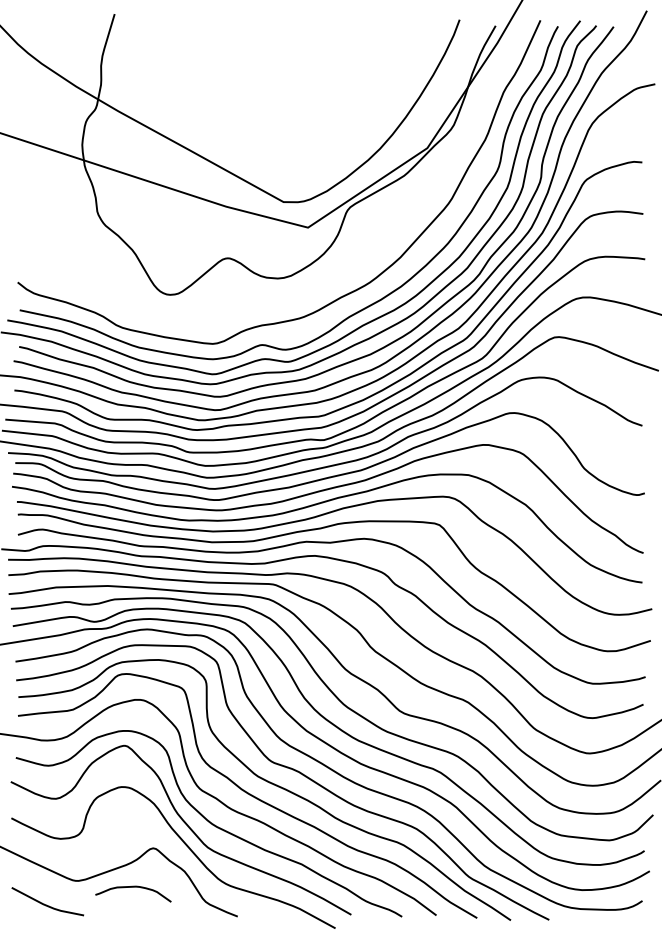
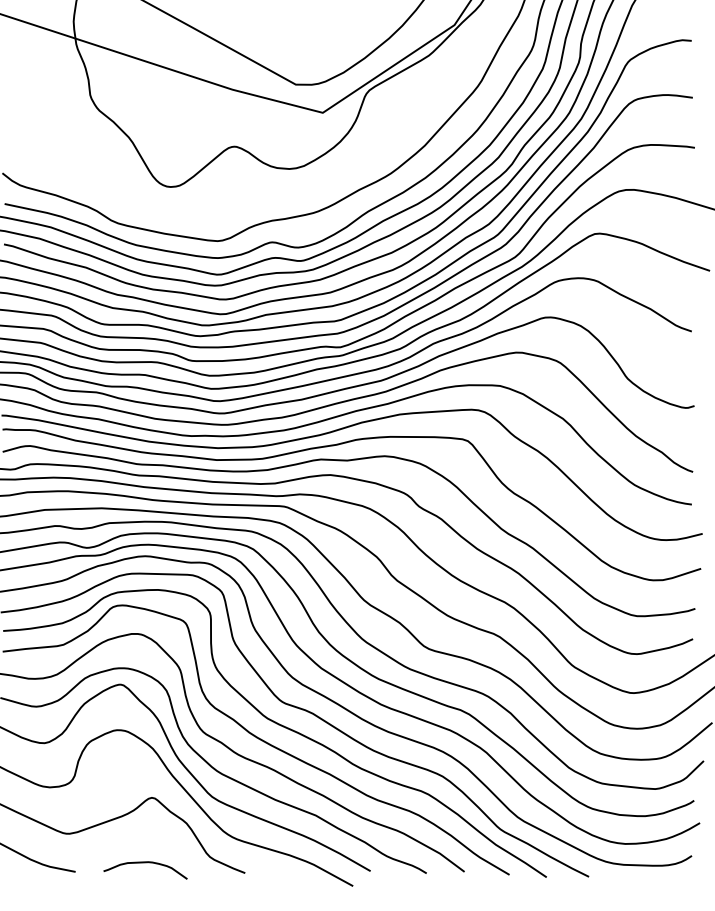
curve: (133, 887) -> (145, 863), moved

